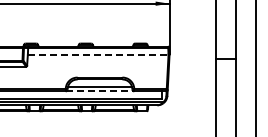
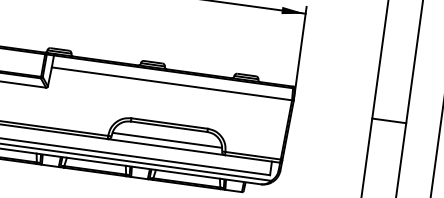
line: (98, 54) -> (172, 83), dashed -> solid
line: (100, 91) -> (167, 147), dashed -> solid

